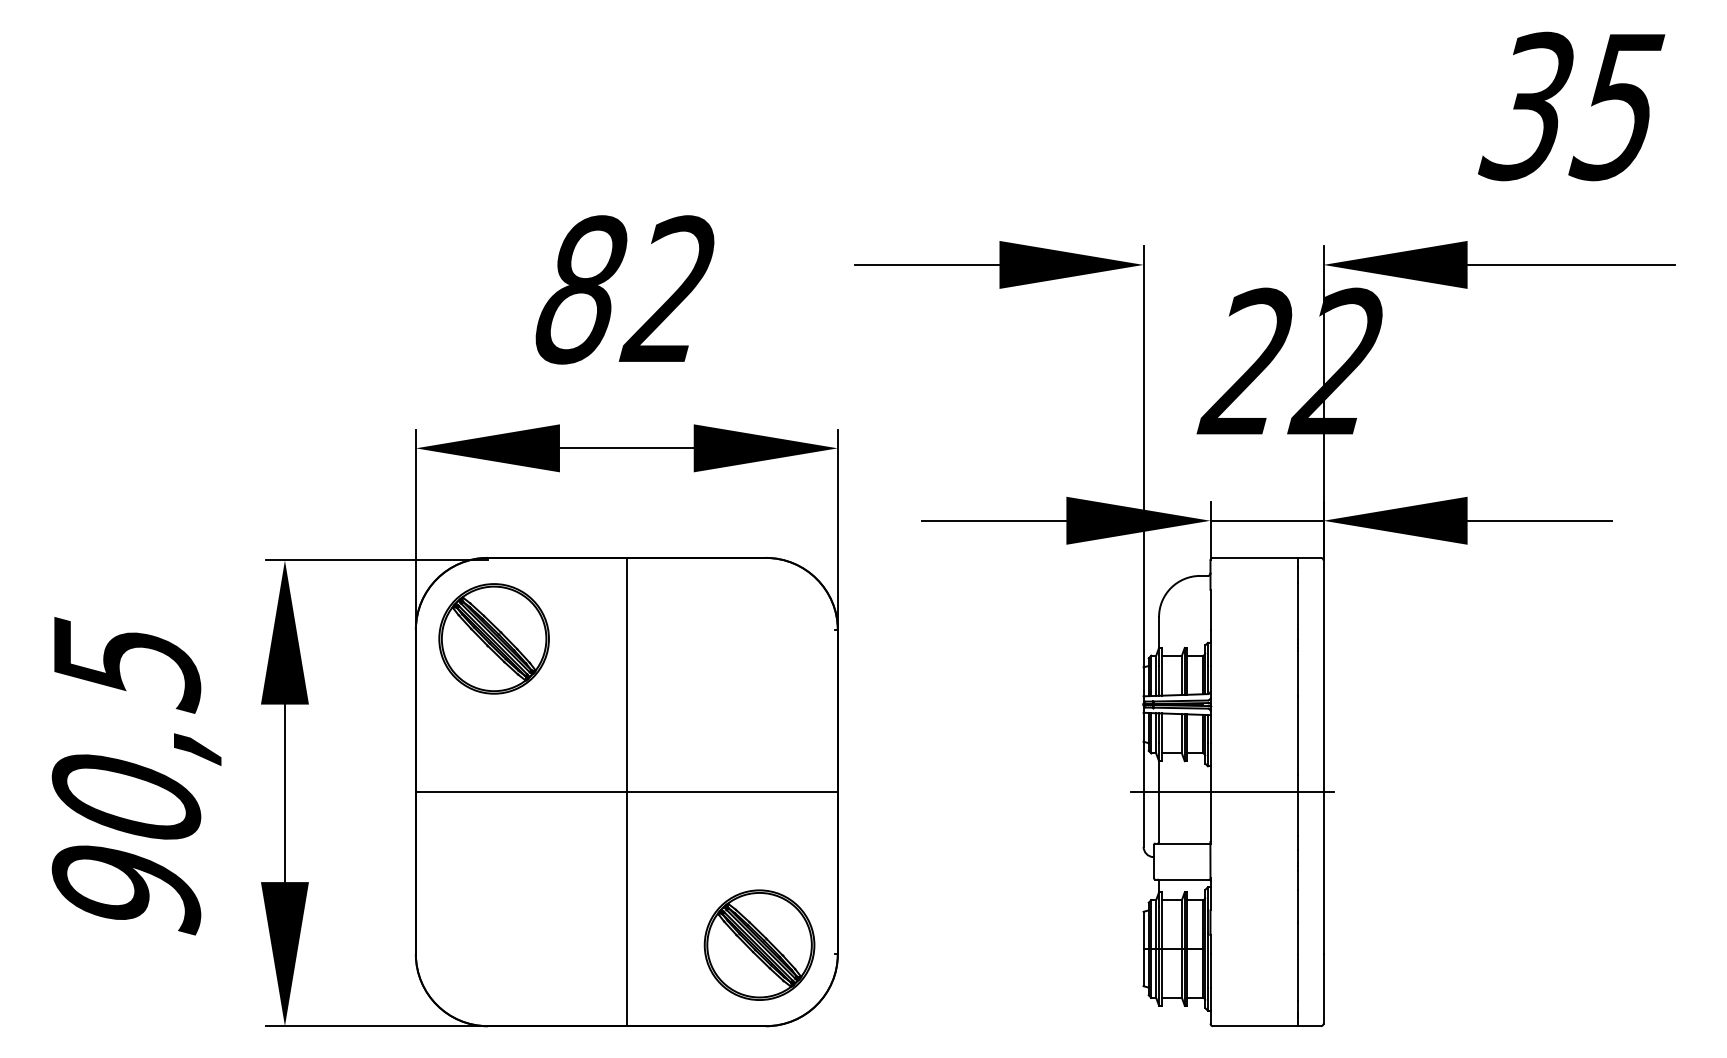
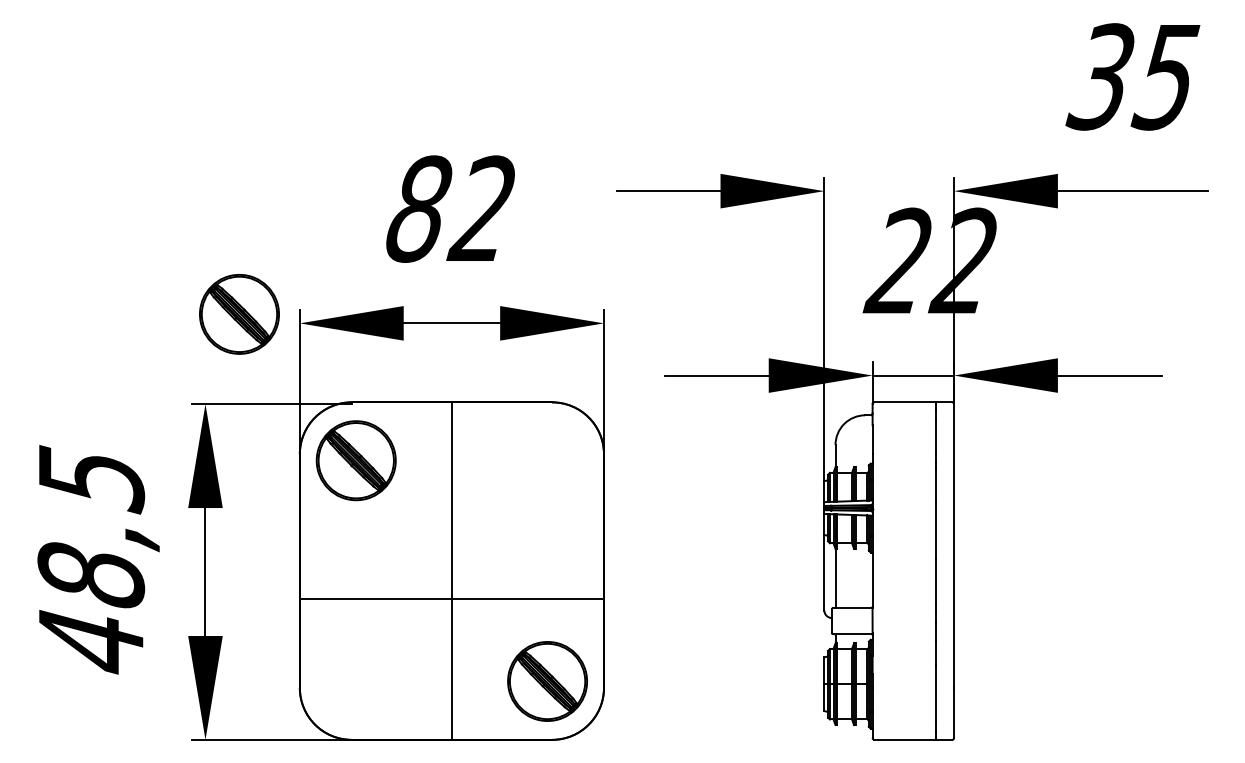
part: (331, 435) -> (239, 314), added
line: (626, 792) -> (451, 599), moved
line: (1231, 792) -> (887, 571), removed
text: (126, 843) -> (91, 608), 90,5 -> 48,5

